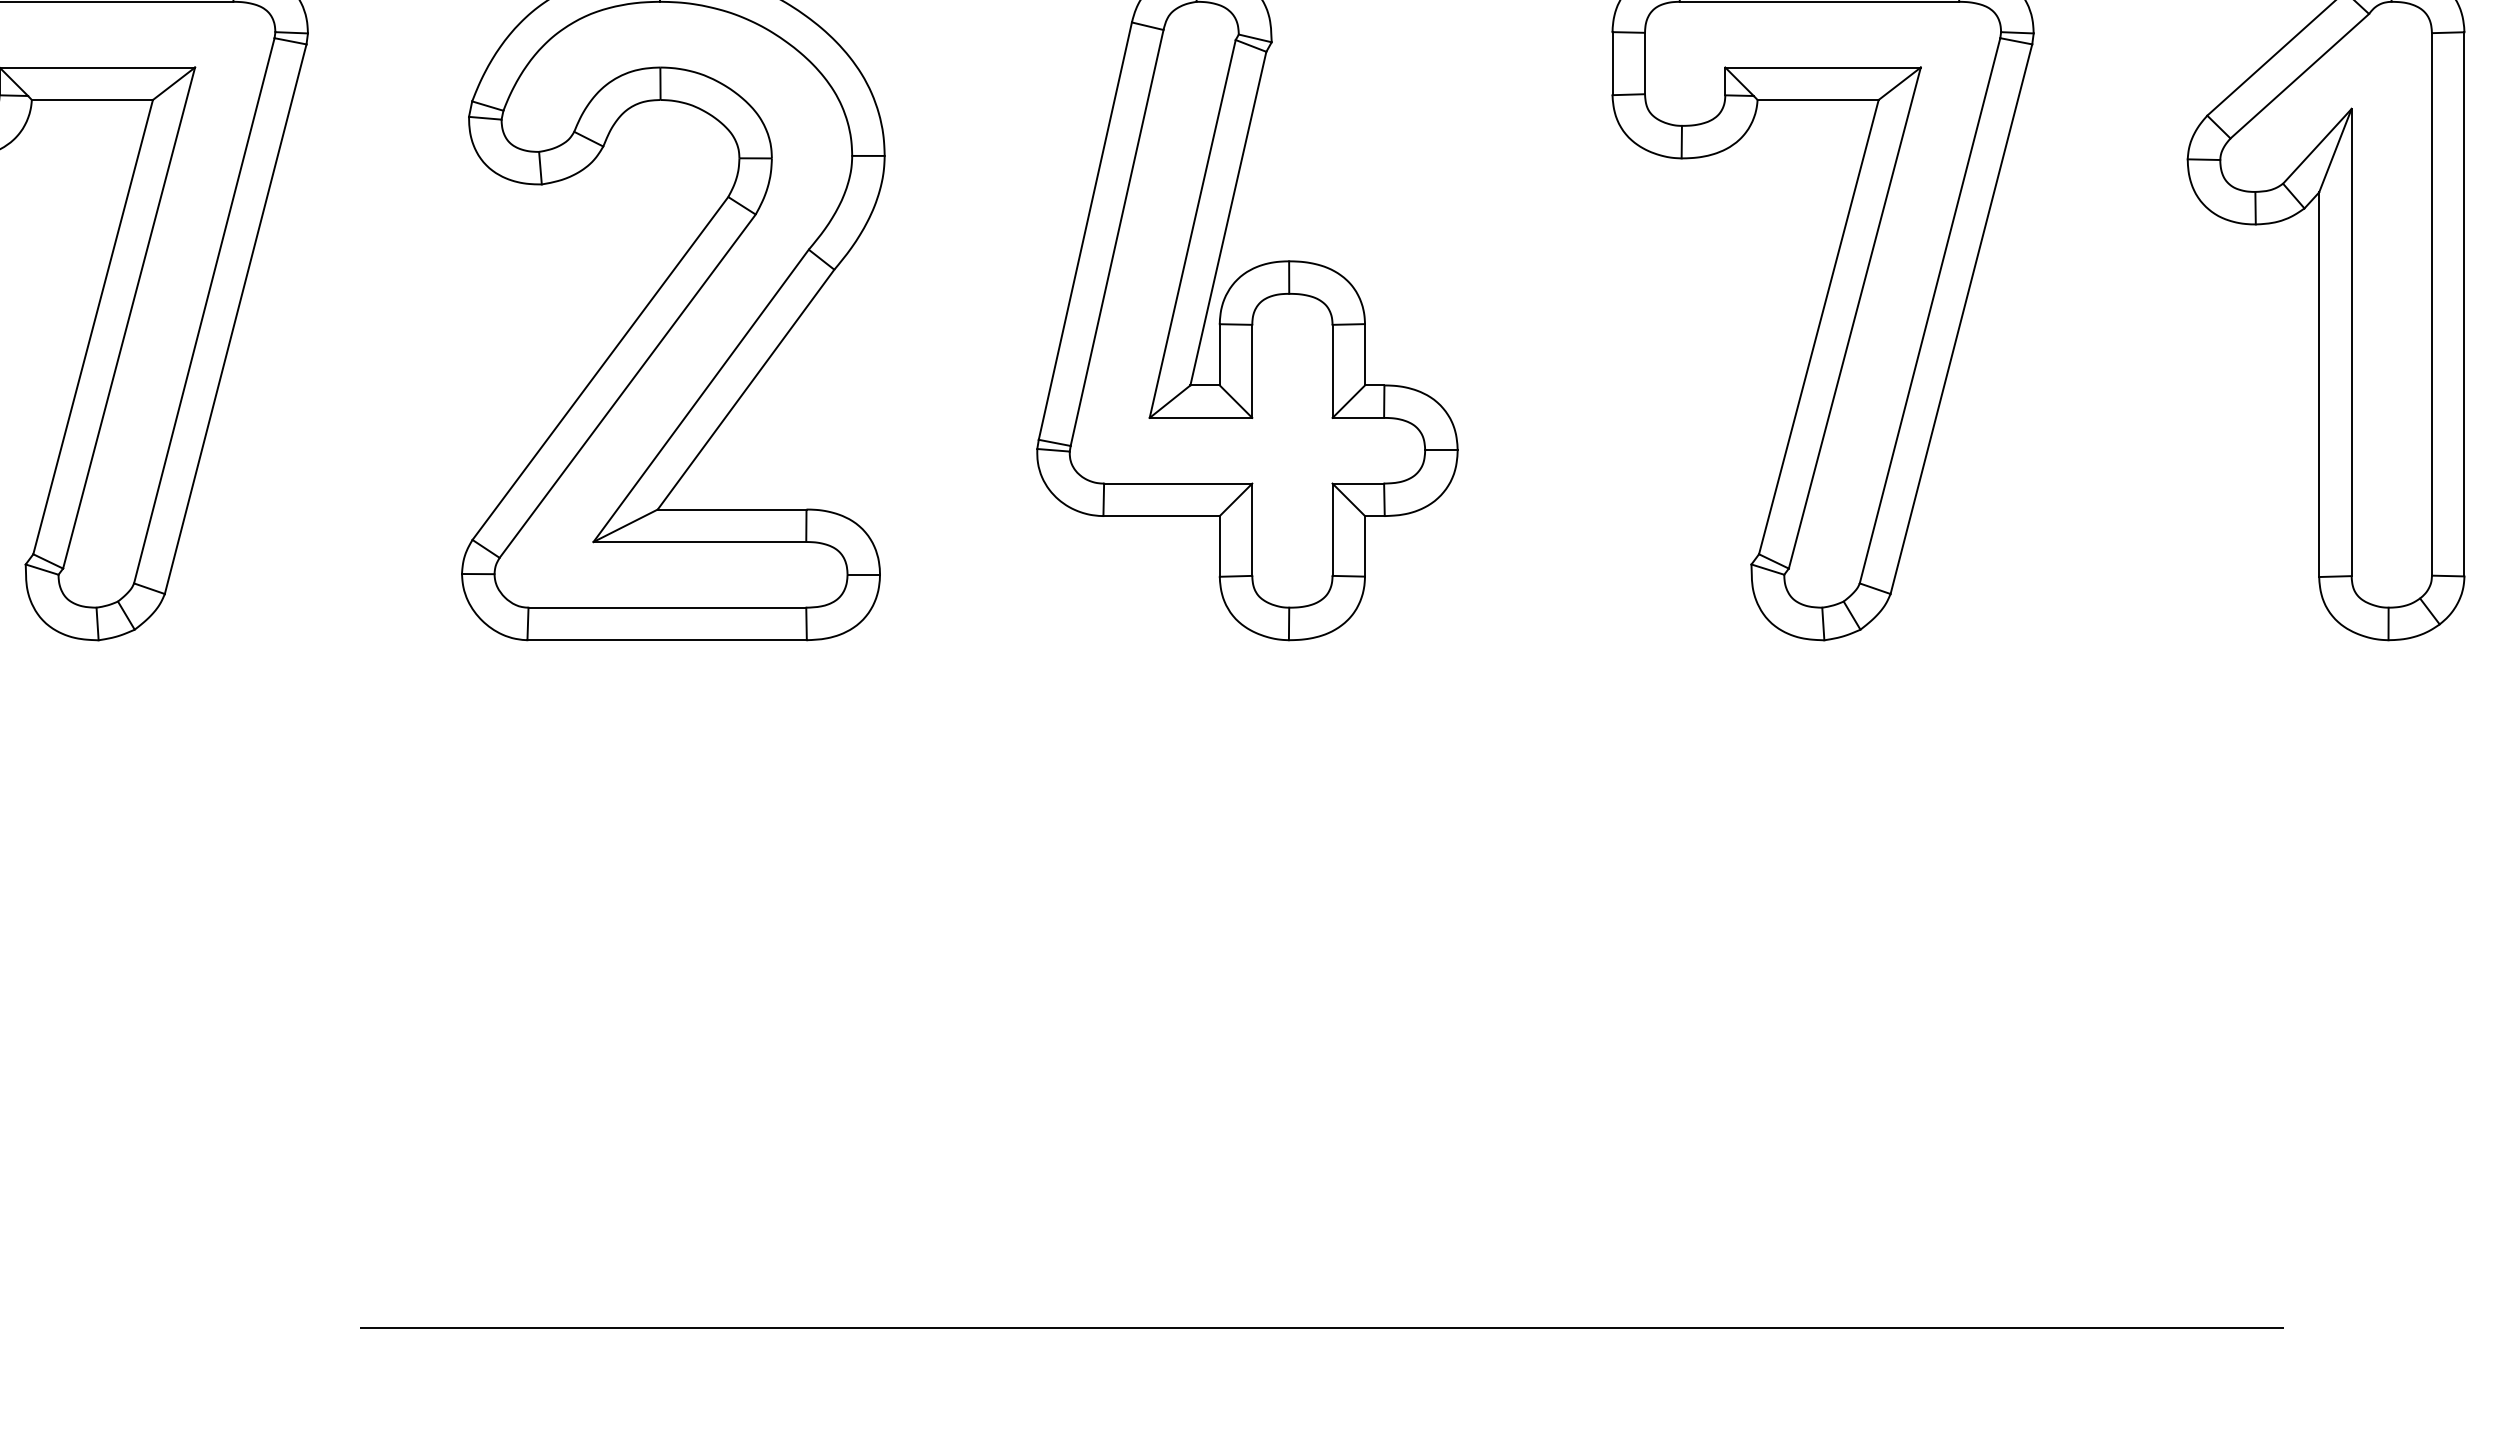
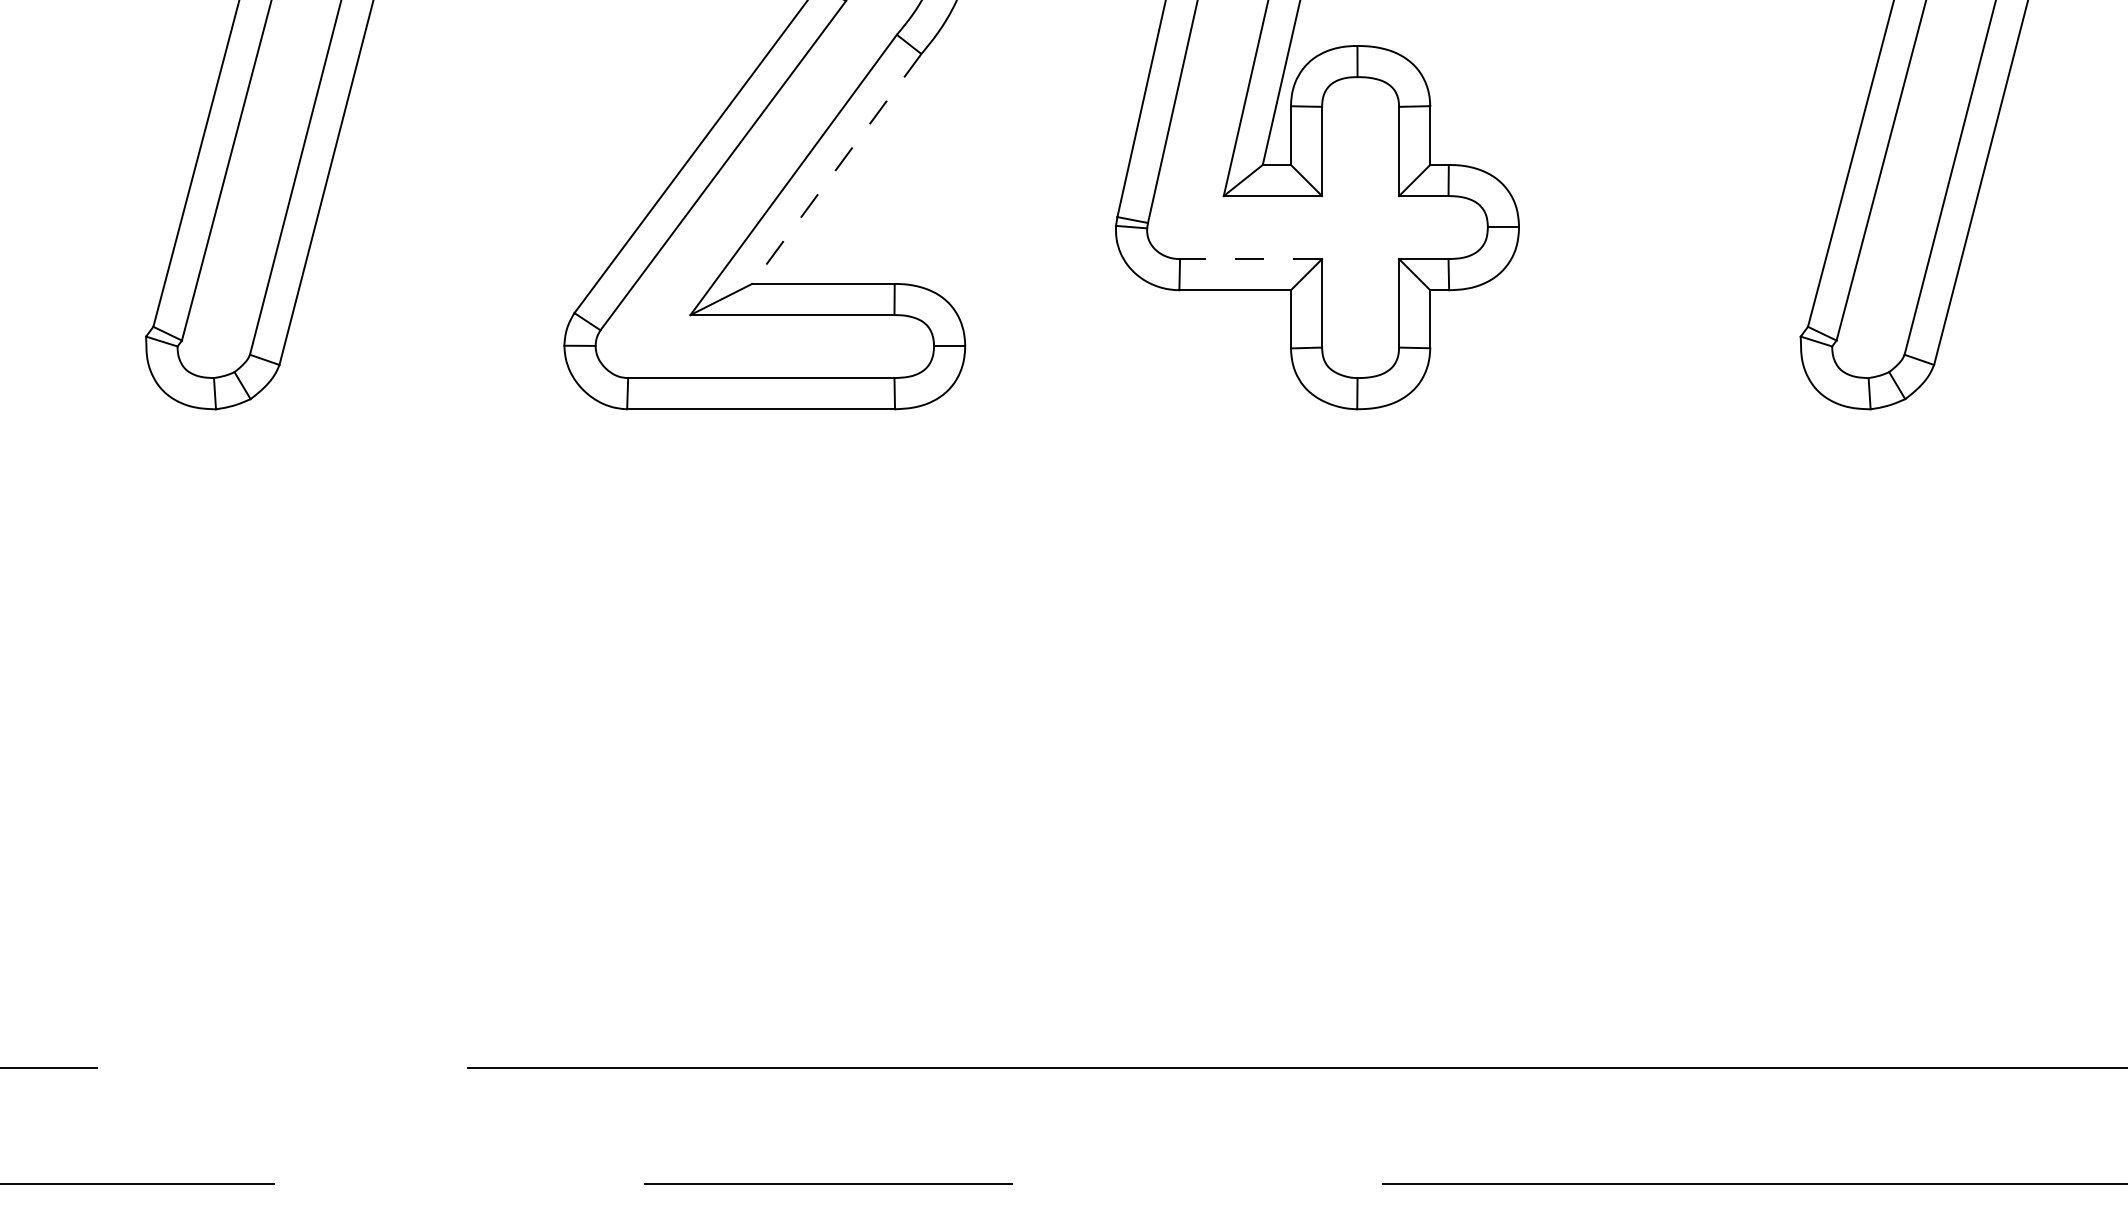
line: (746, 389) -> (837, 168), solid -> dashed
line: (1177, 483) -> (1250, 258), solid -> dashed

